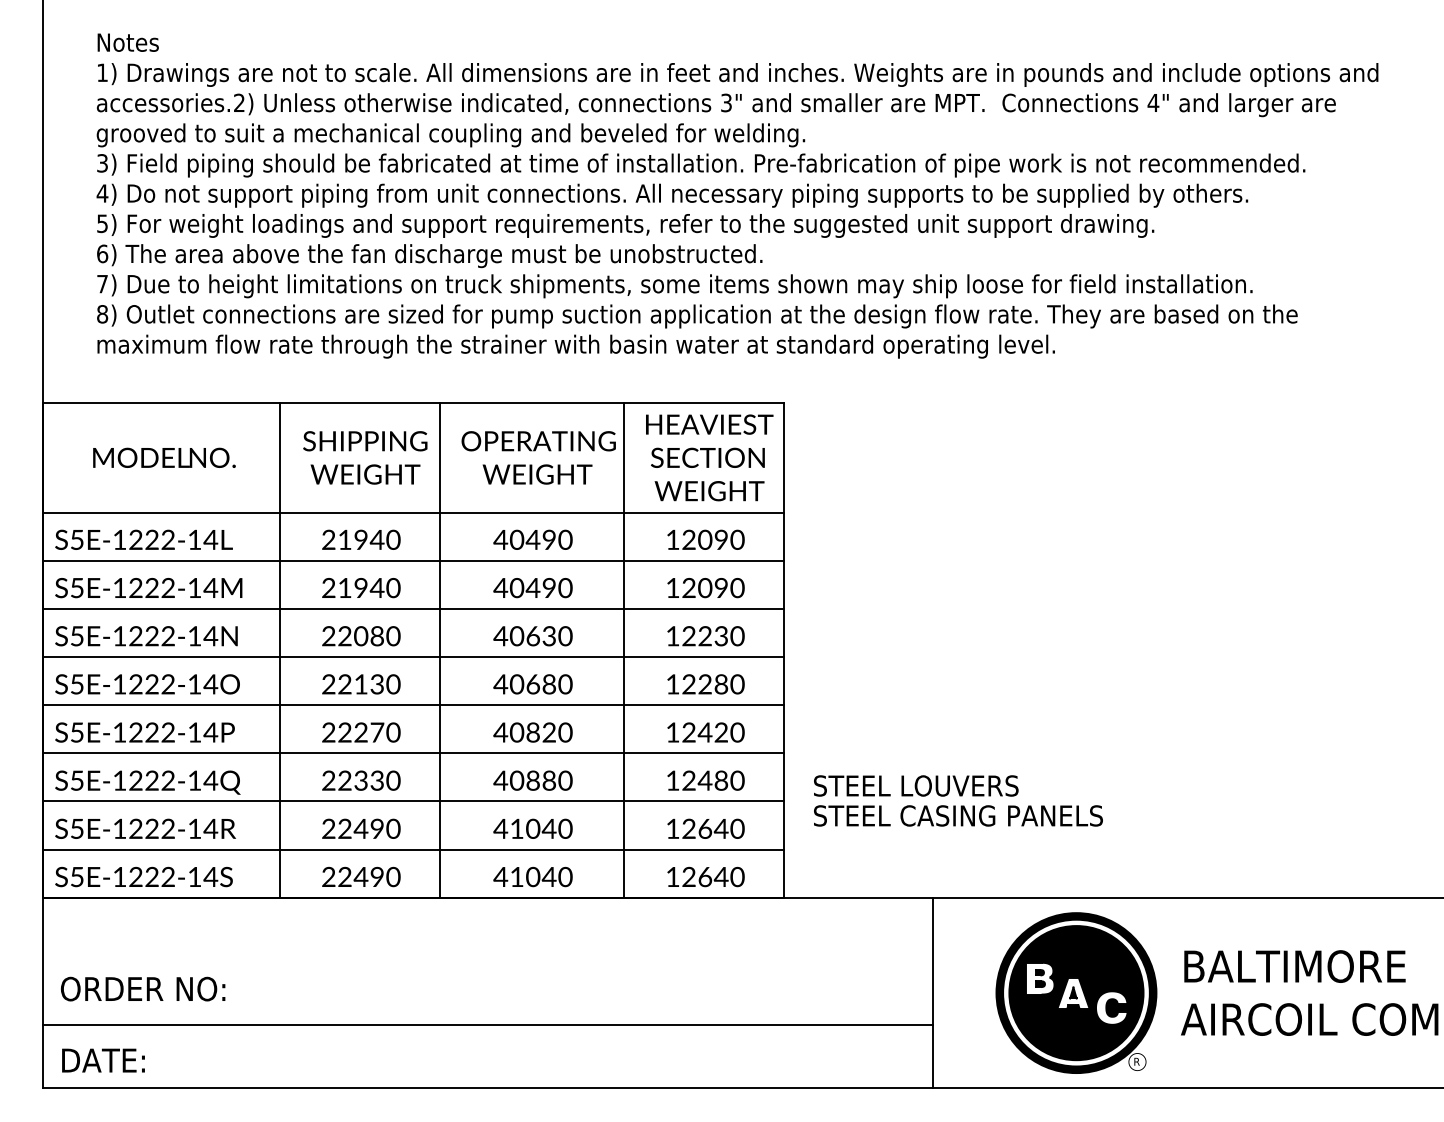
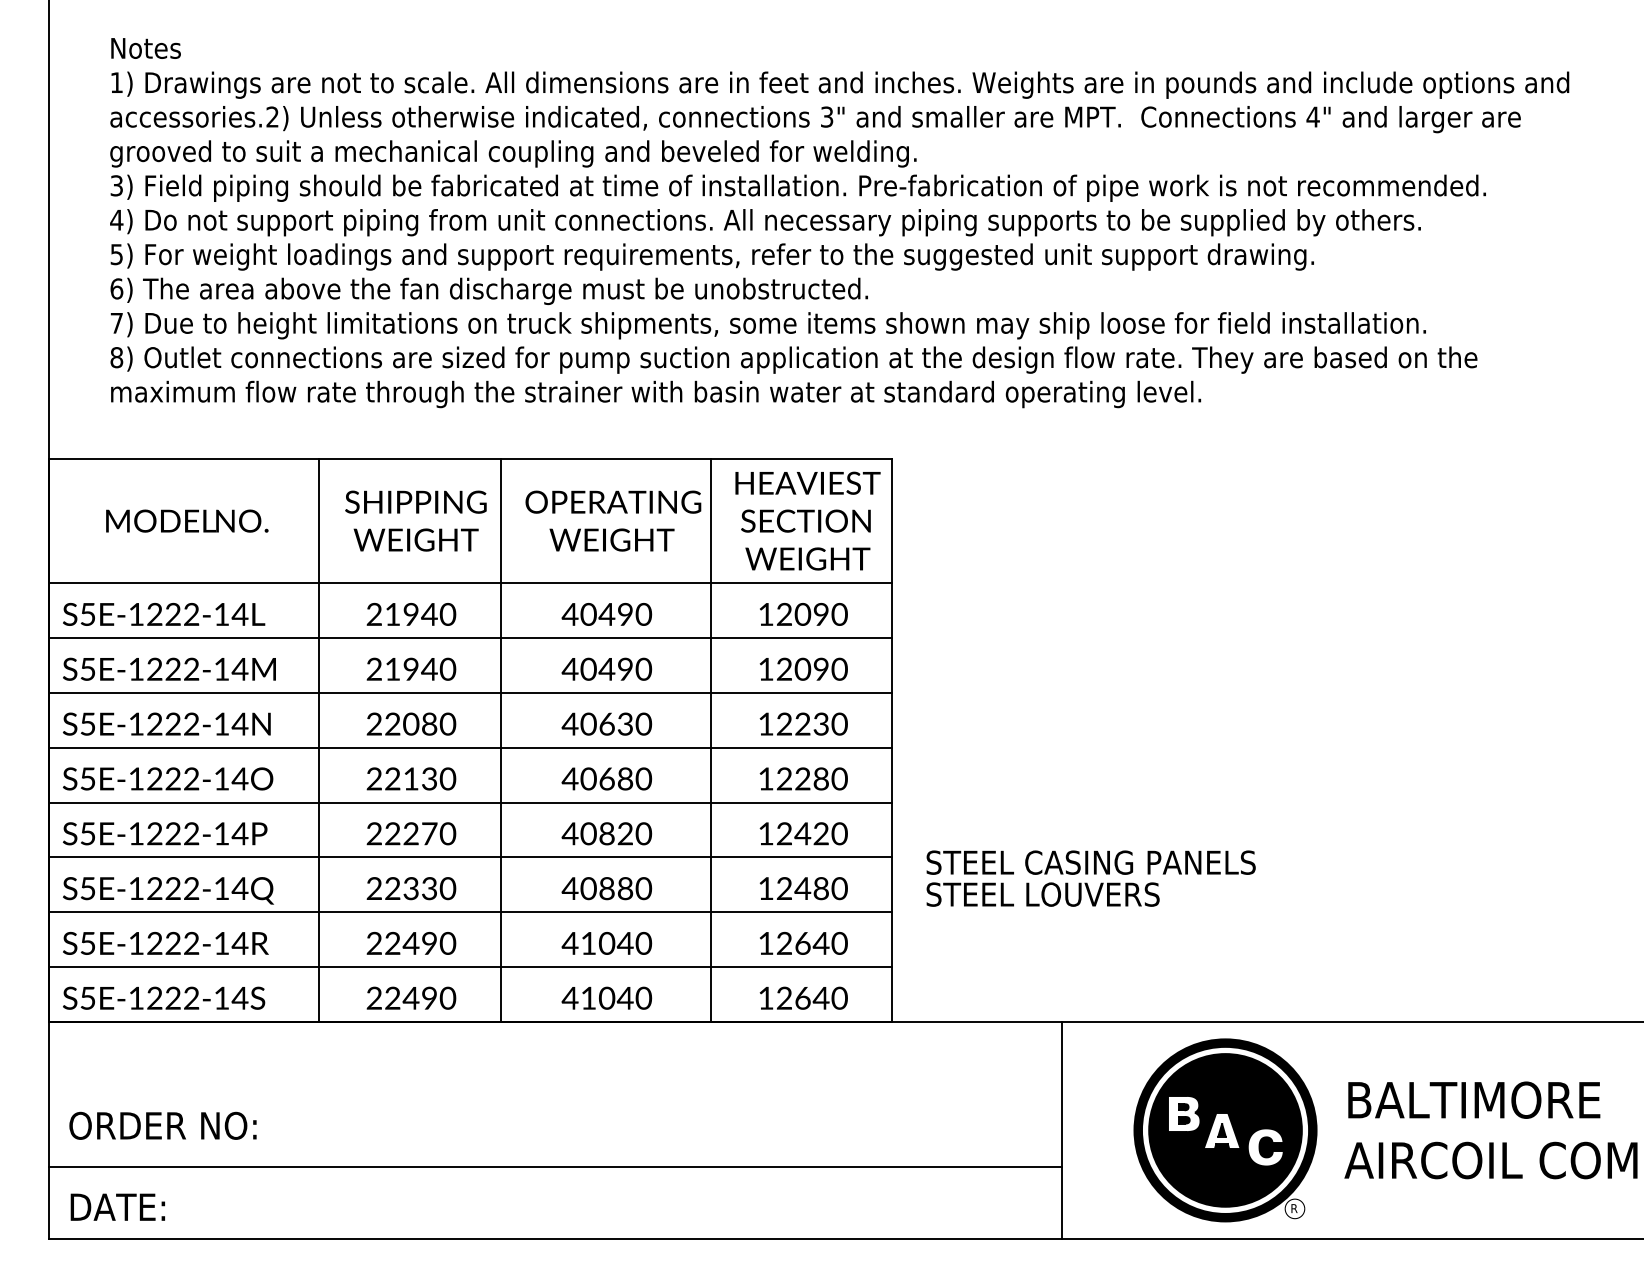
text: (958, 815) -> (1091, 862), moved

